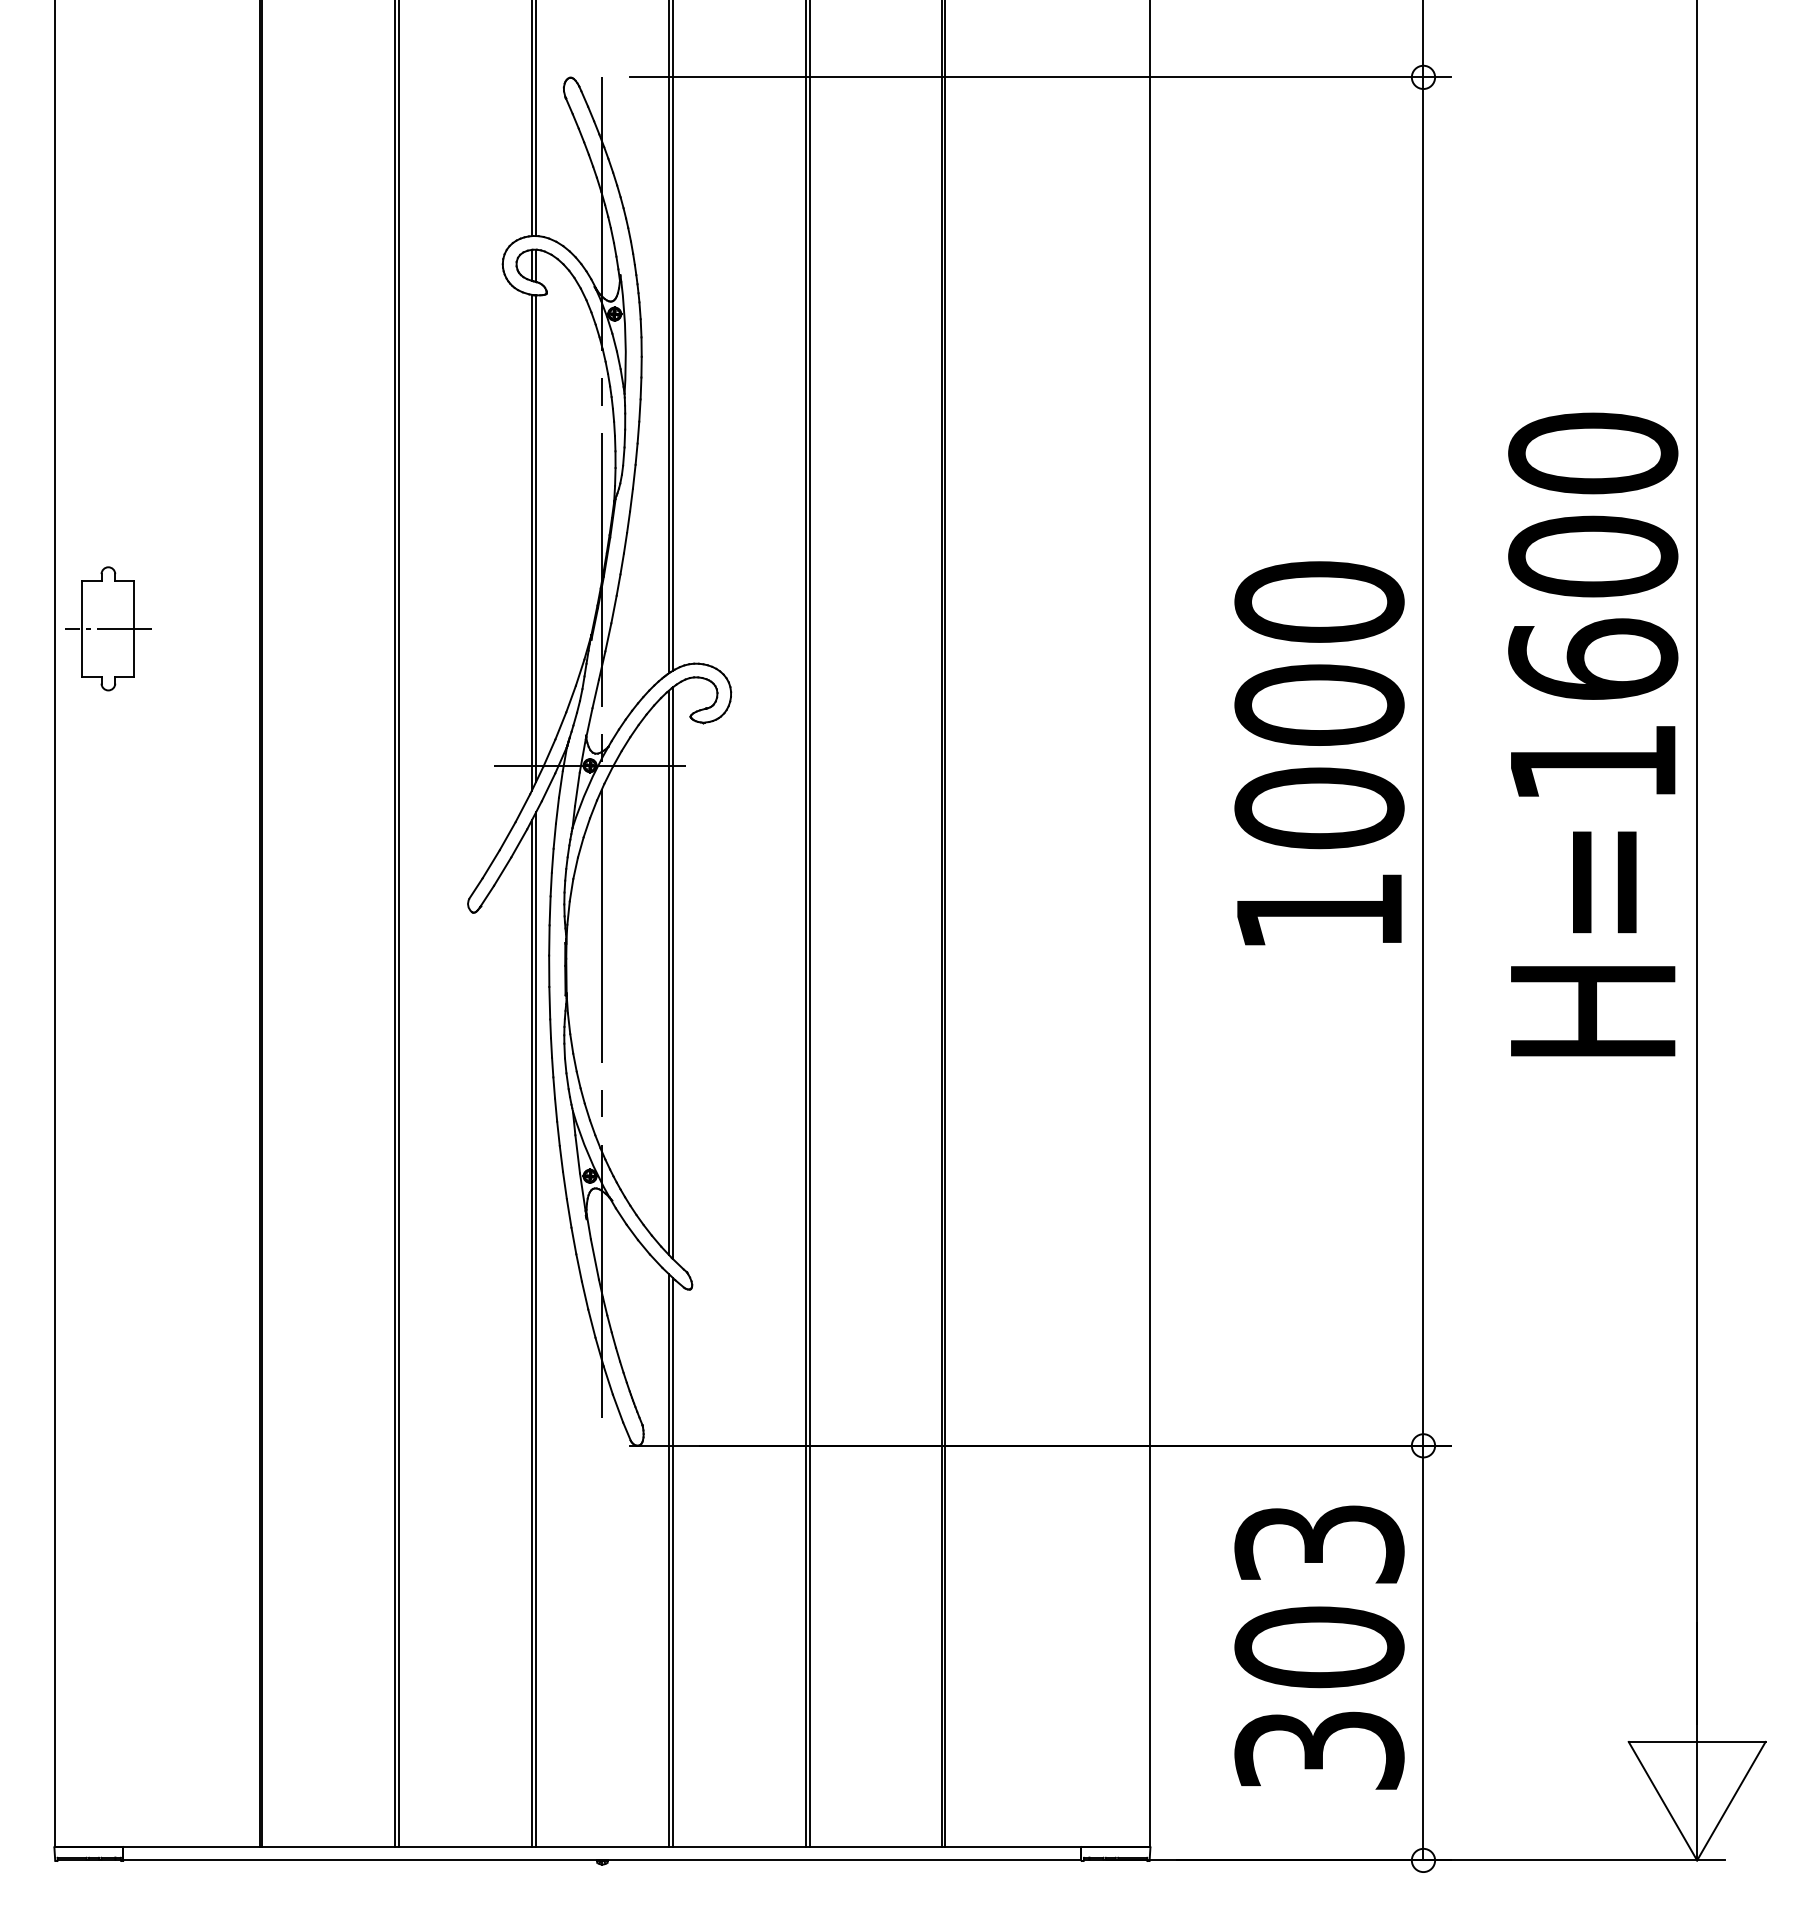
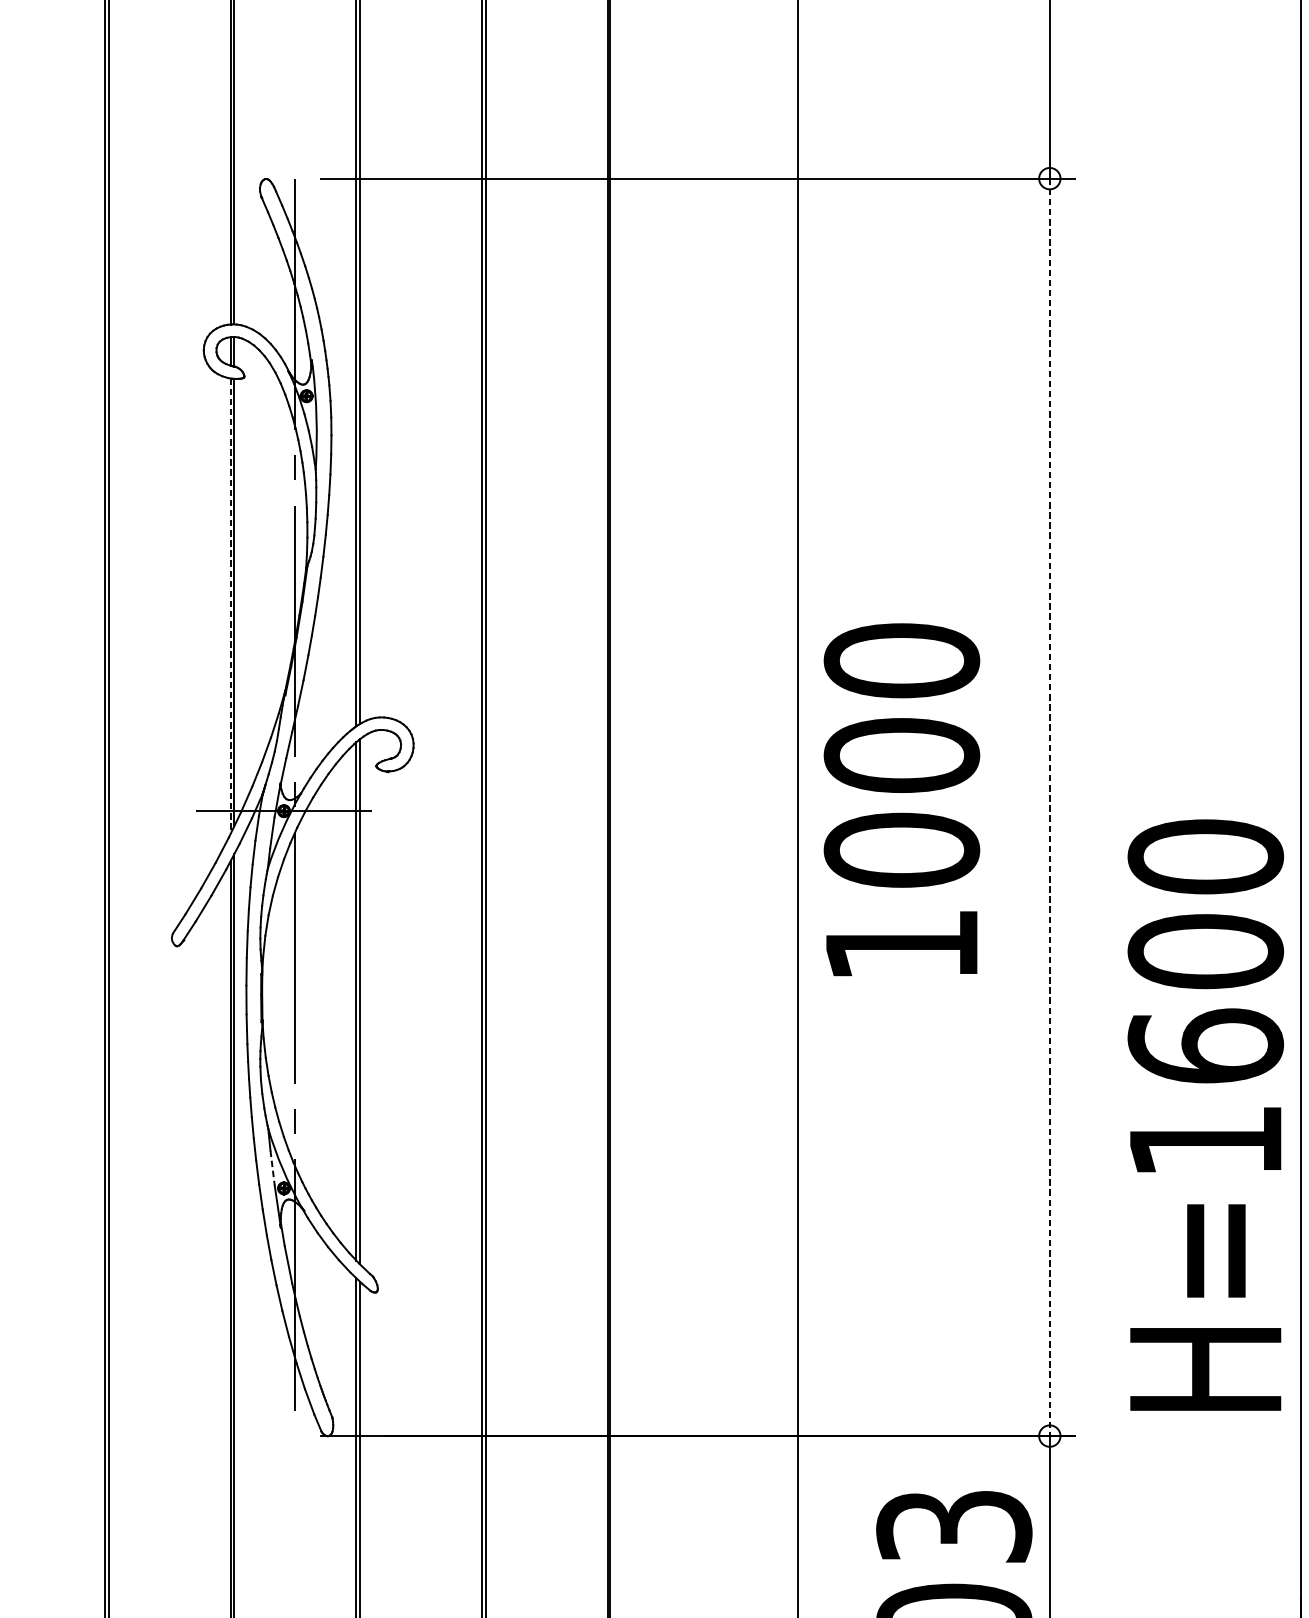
line: (531, 542) -> (230, 606), solid -> dashed
text: (1593, 734) -> (1206, 1115), moved
text: (1319, 753) -> (901, 799), moved
line: (1423, 762) -> (1049, 808), solid -> dashed
line: (577, 1154) -> (272, 1168), solid -> dashed

